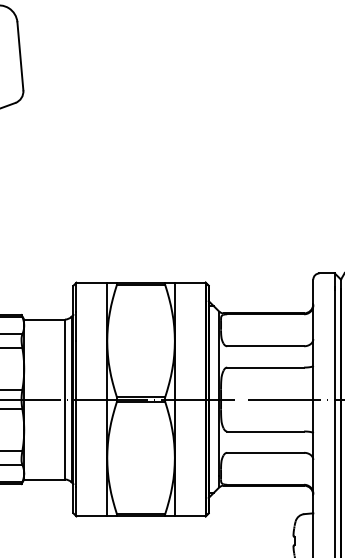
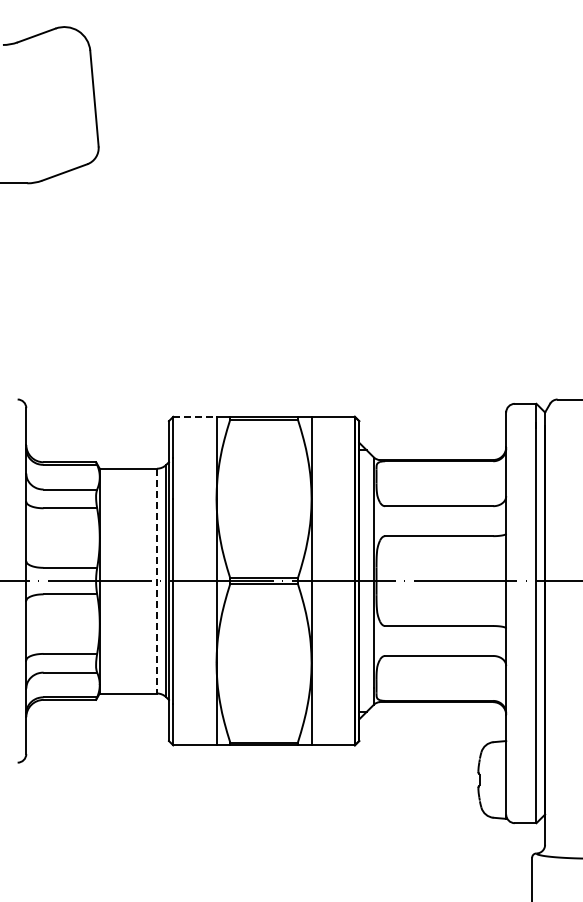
line: (91, 282) -> (194, 416), solid -> dashed
line: (65, 399) -> (157, 581), solid -> dashed

